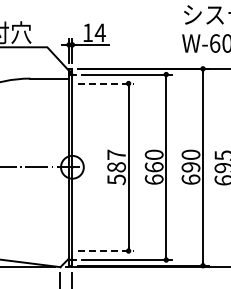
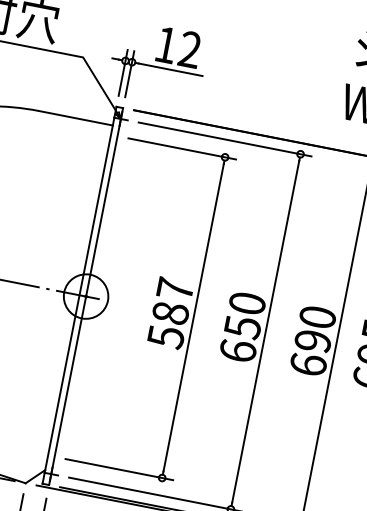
text: (99, 32) -> (188, 48), 14 -> 12
line: (106, 83) -> (182, 148), dashed -> solid
text: (153, 167) -> (241, 327), 660 -> 650
line: (106, 251) -> (119, 470), dashed -> solid

